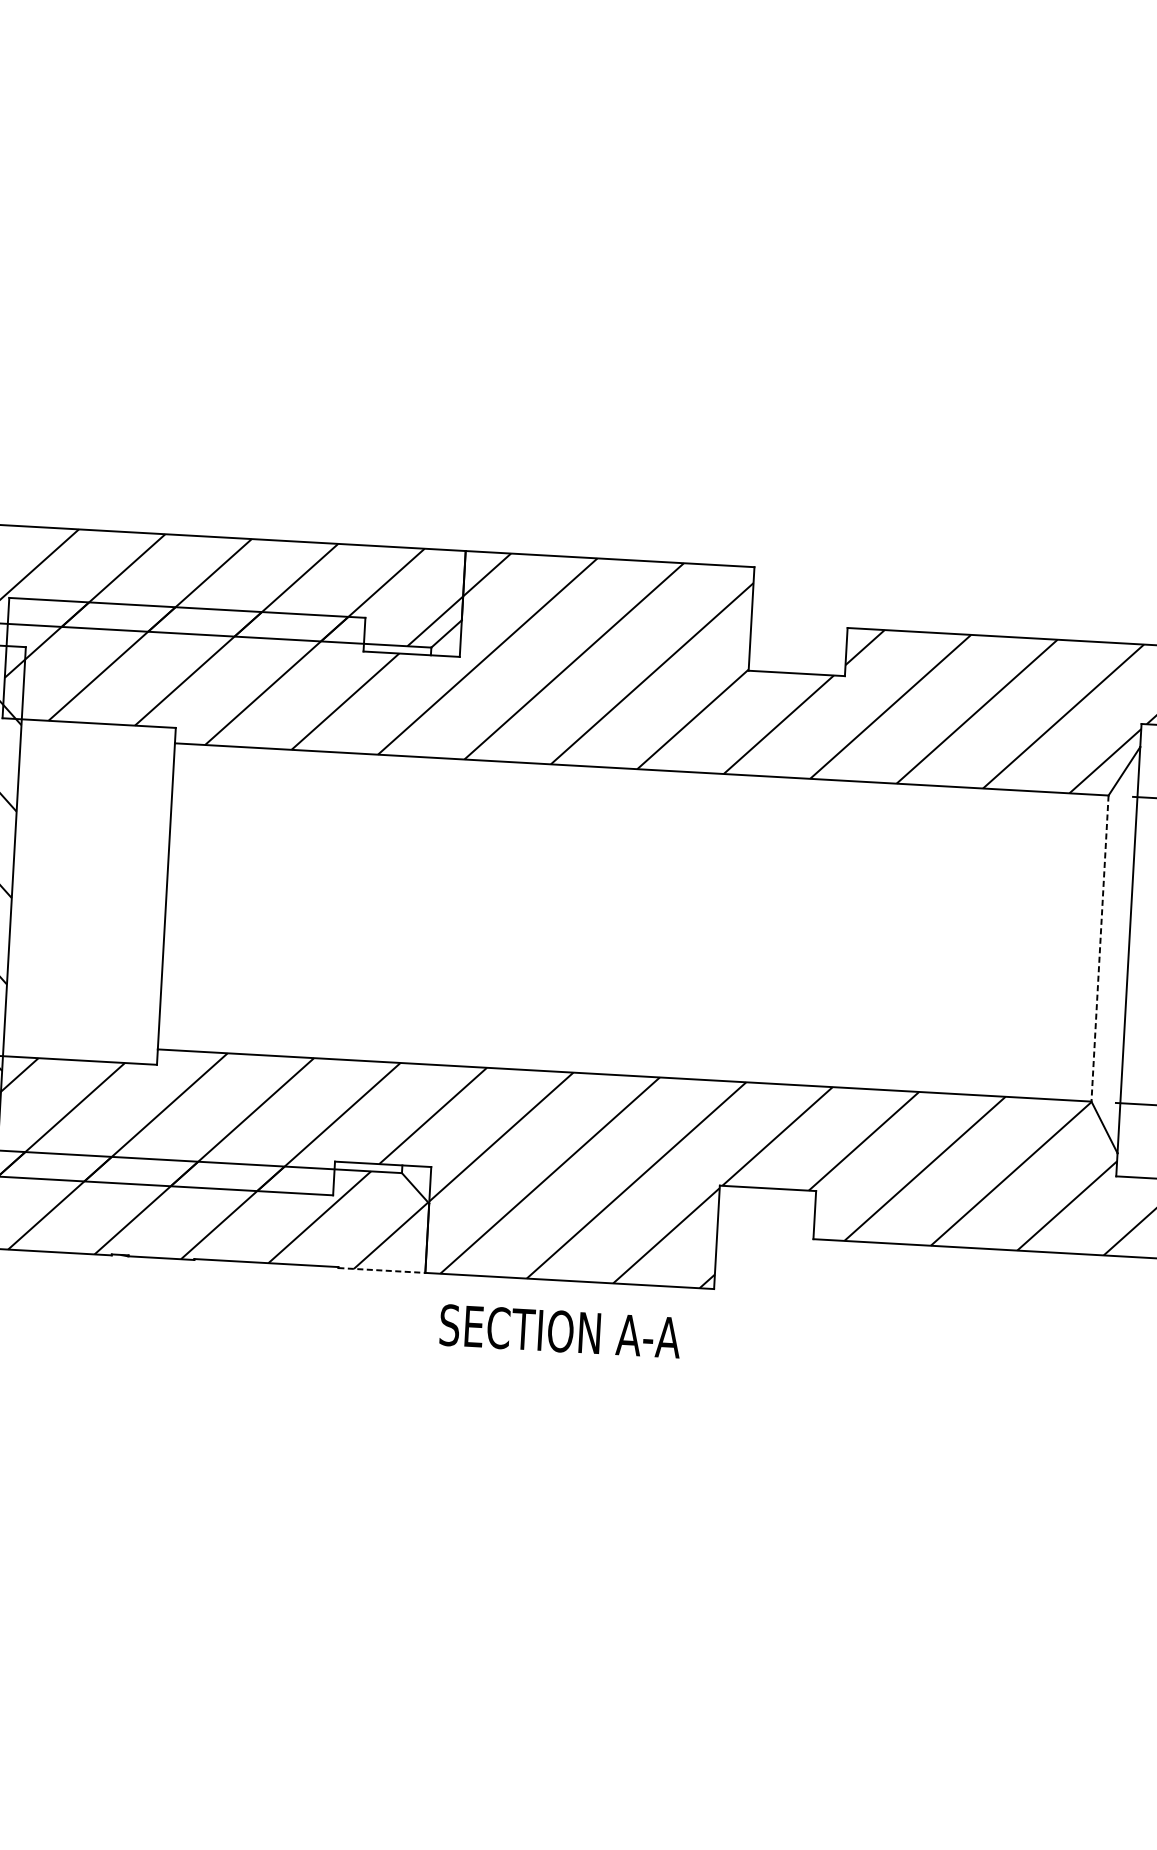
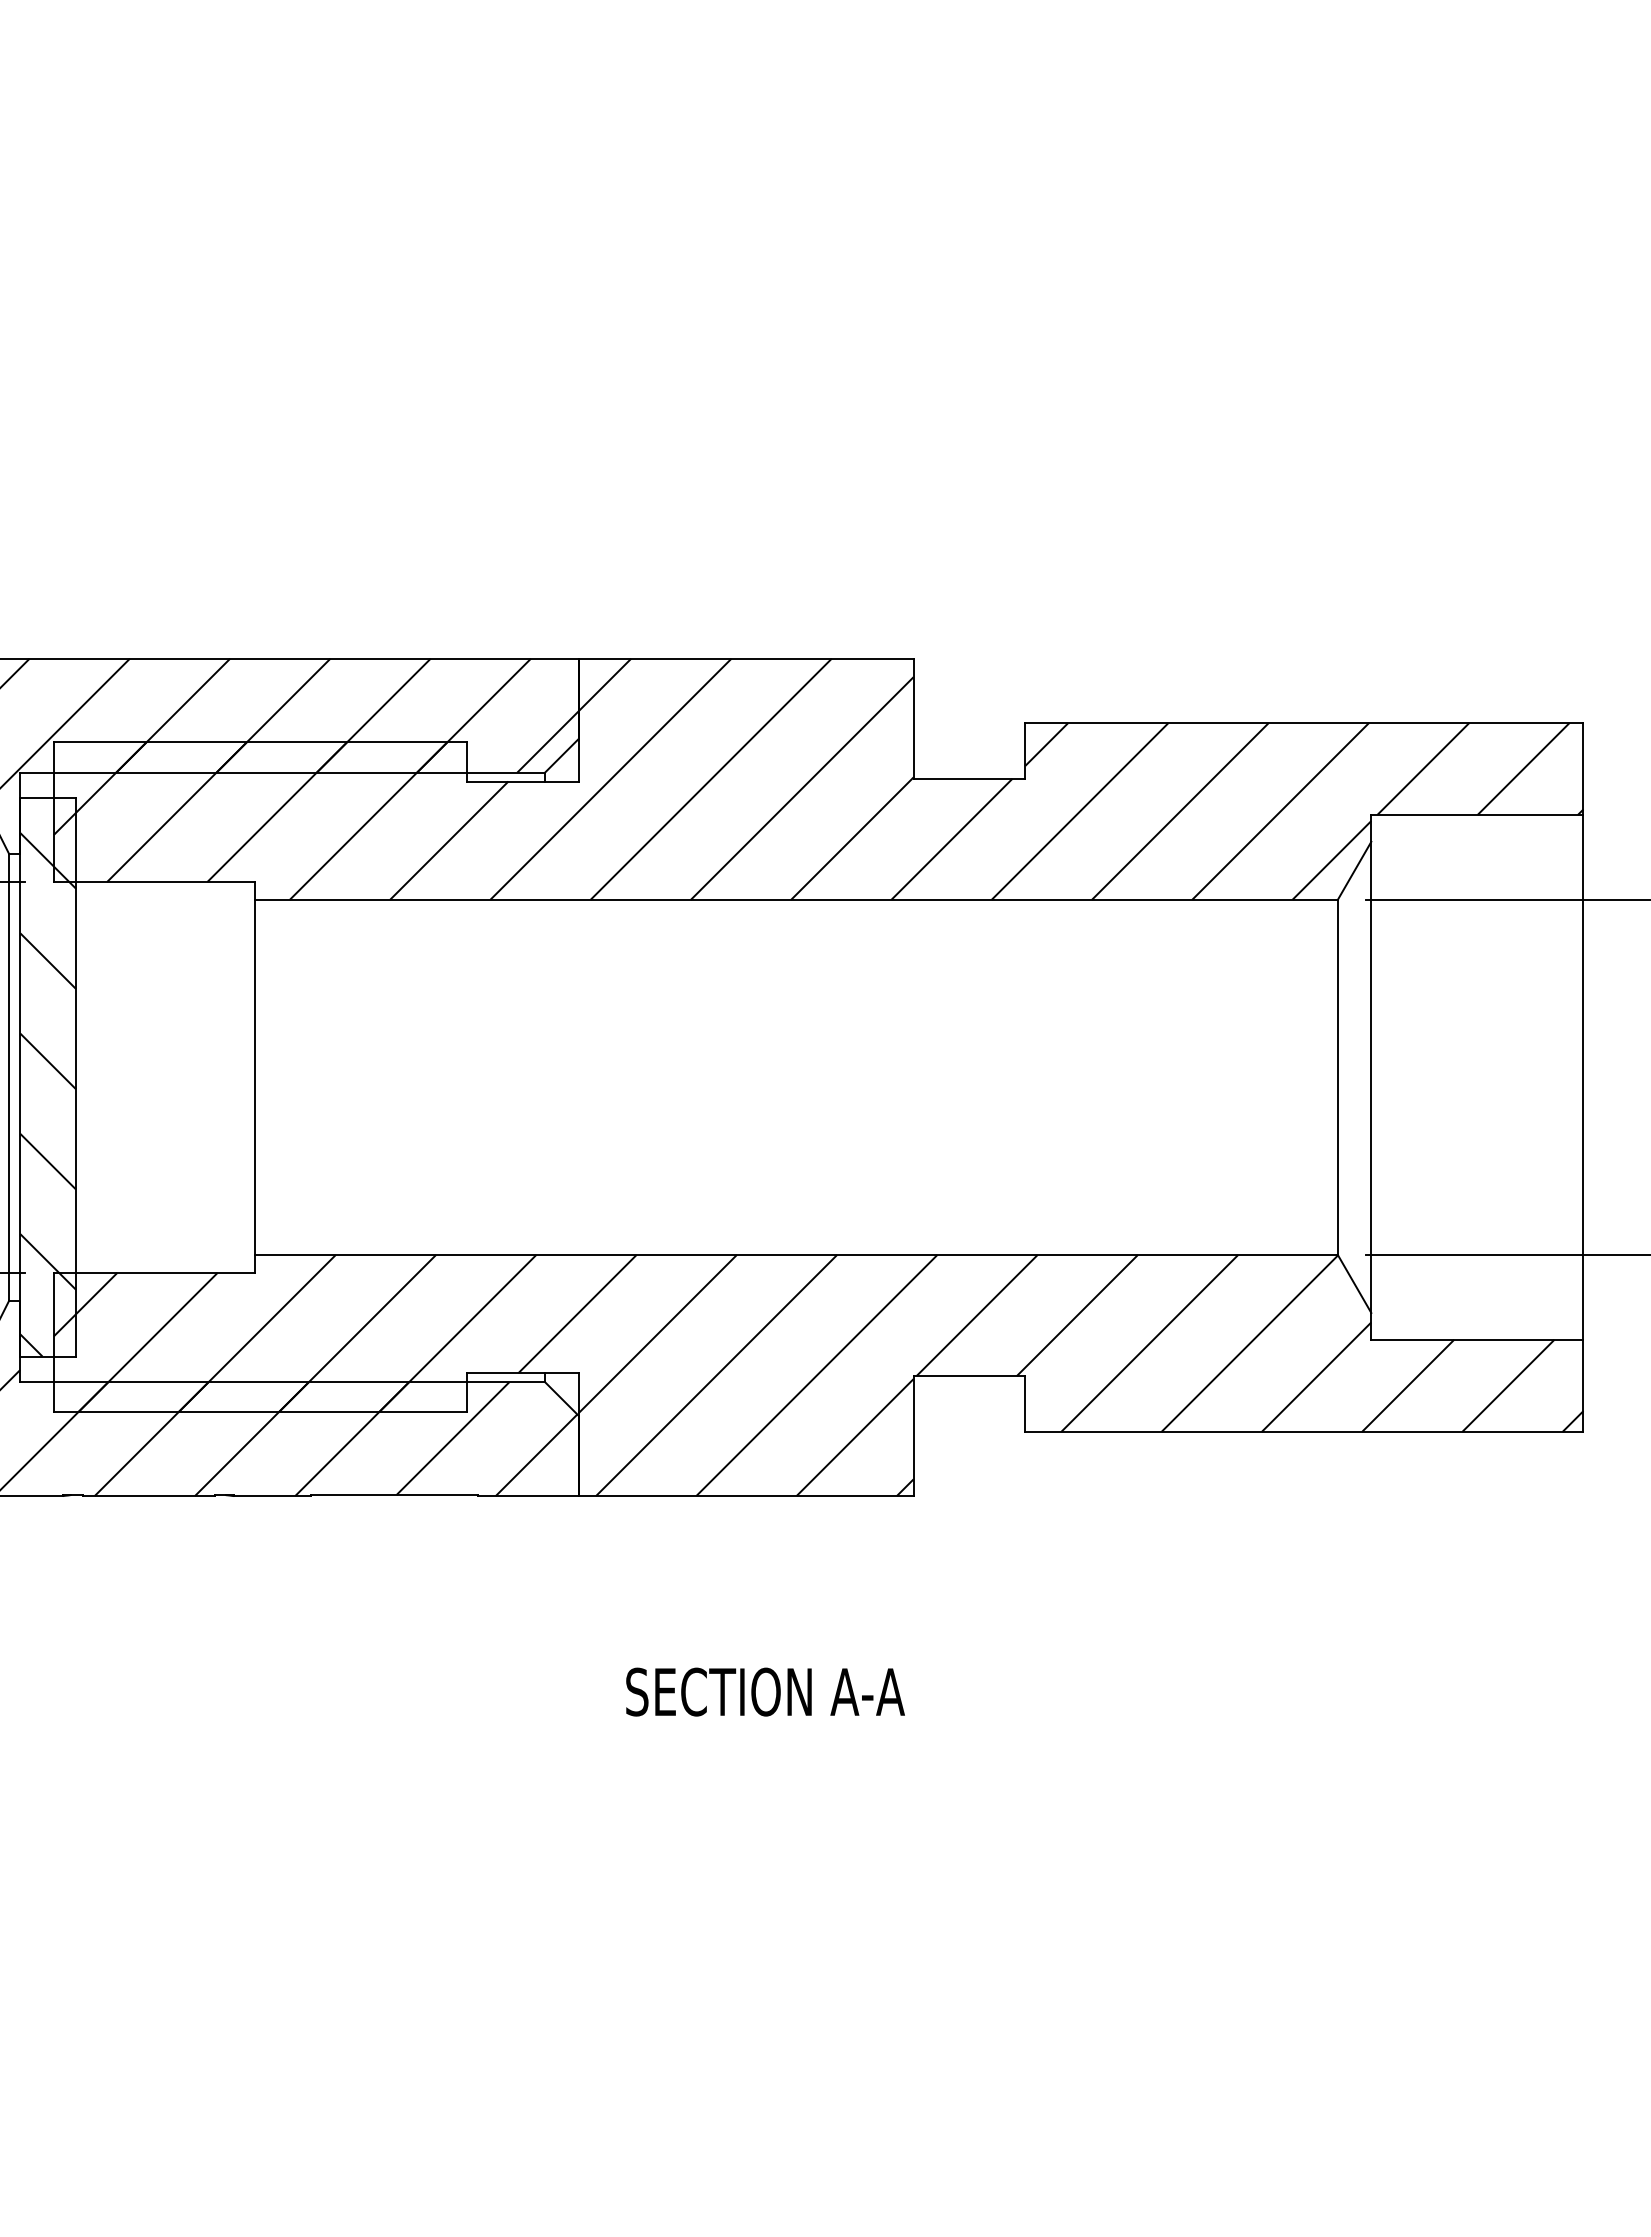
line: (1099, 948) -> (1337, 1077), dashed -> solid
line: (382, 1270) -> (528, 1496), dashed -> solid
text: (560, 1330) -> (765, 1691), moved

